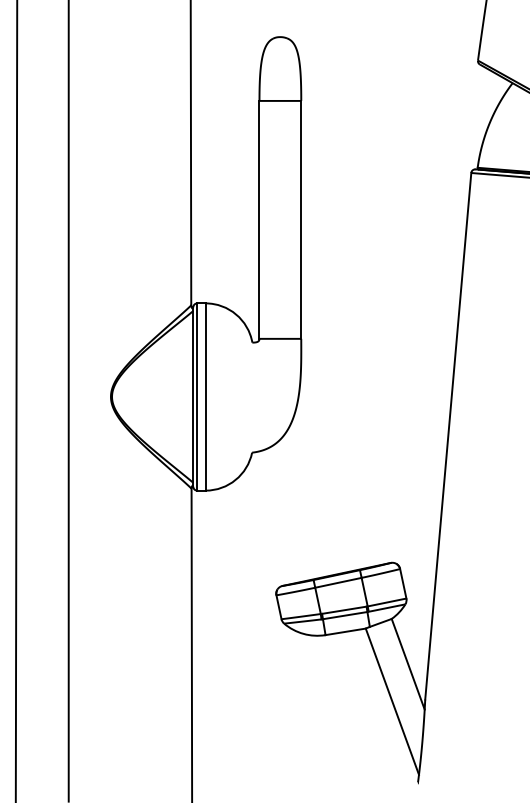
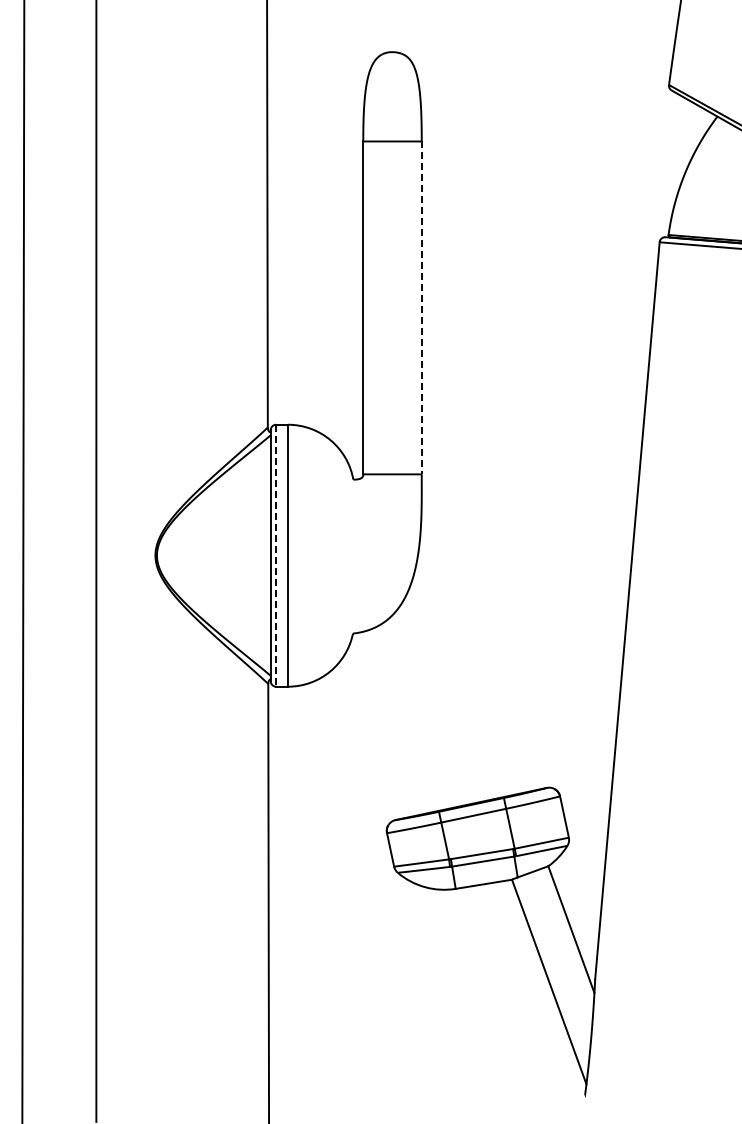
line: (301, 220) -> (421, 308), solid -> dashed
line: (197, 396) -> (276, 555), solid -> dashed

